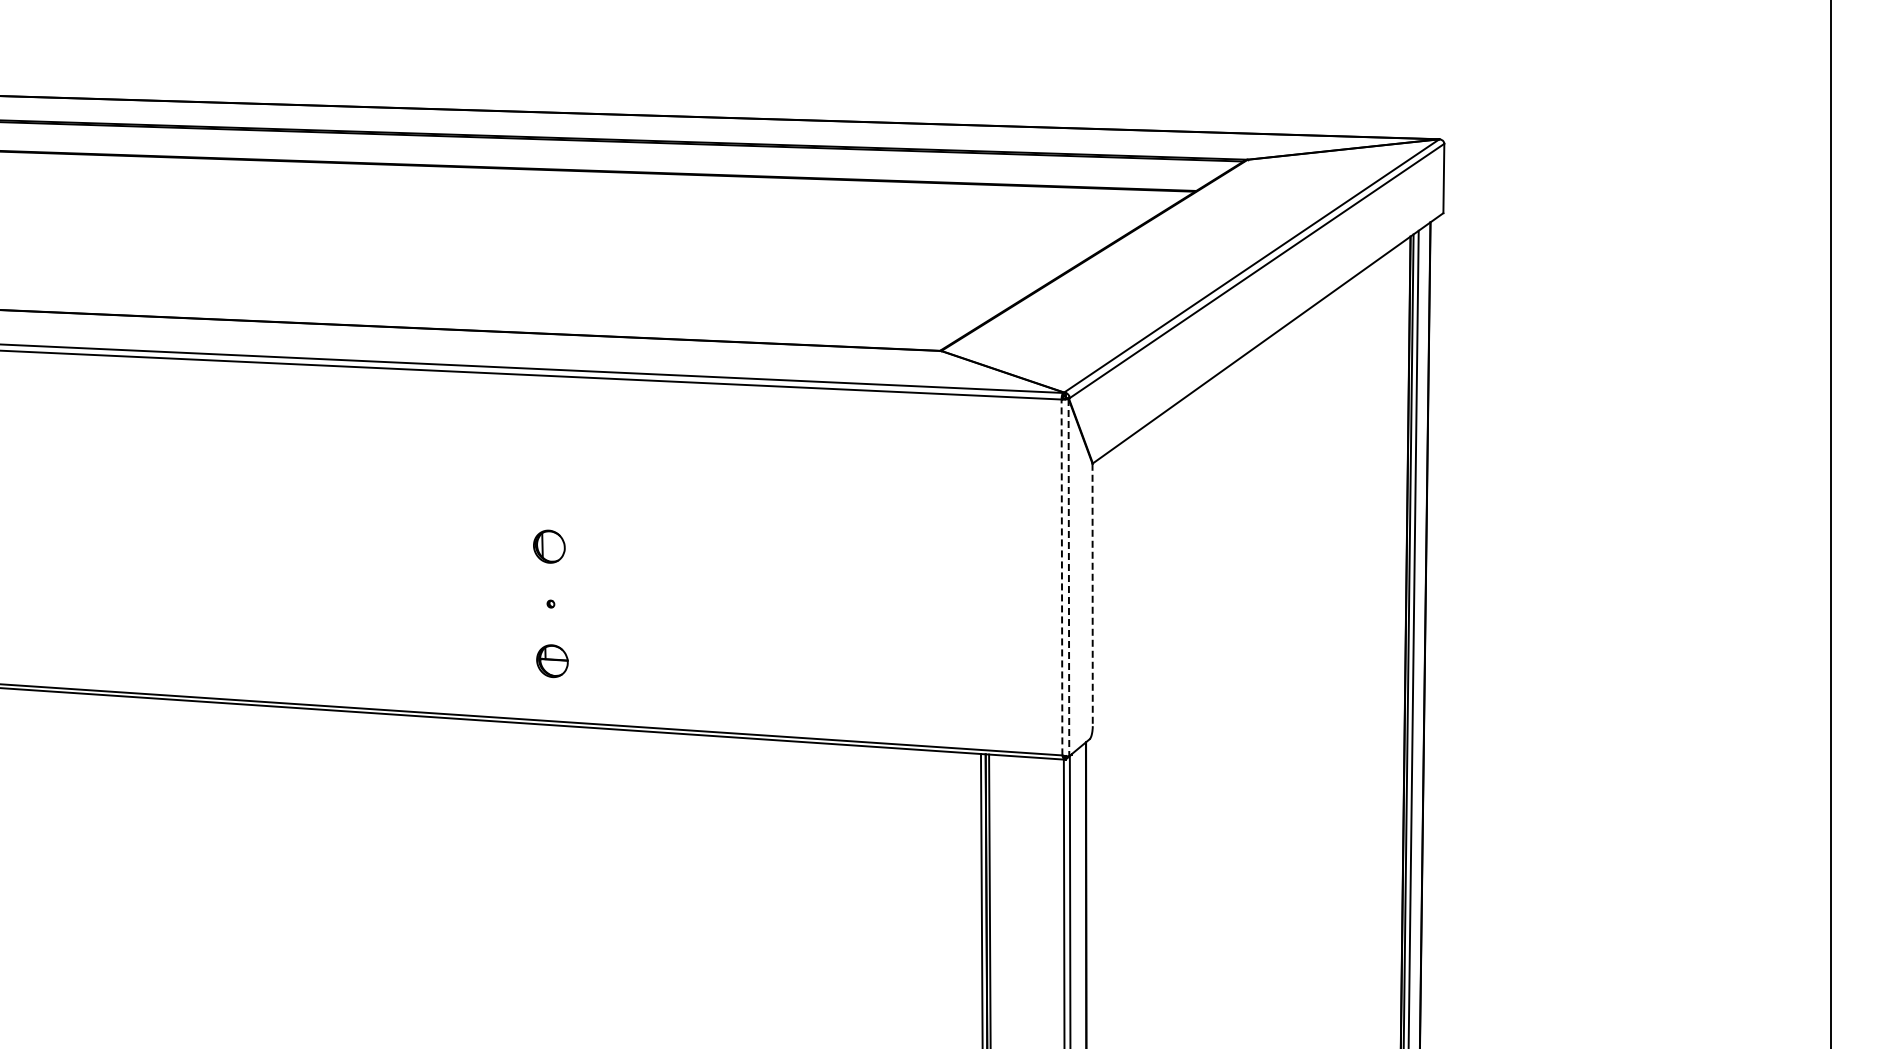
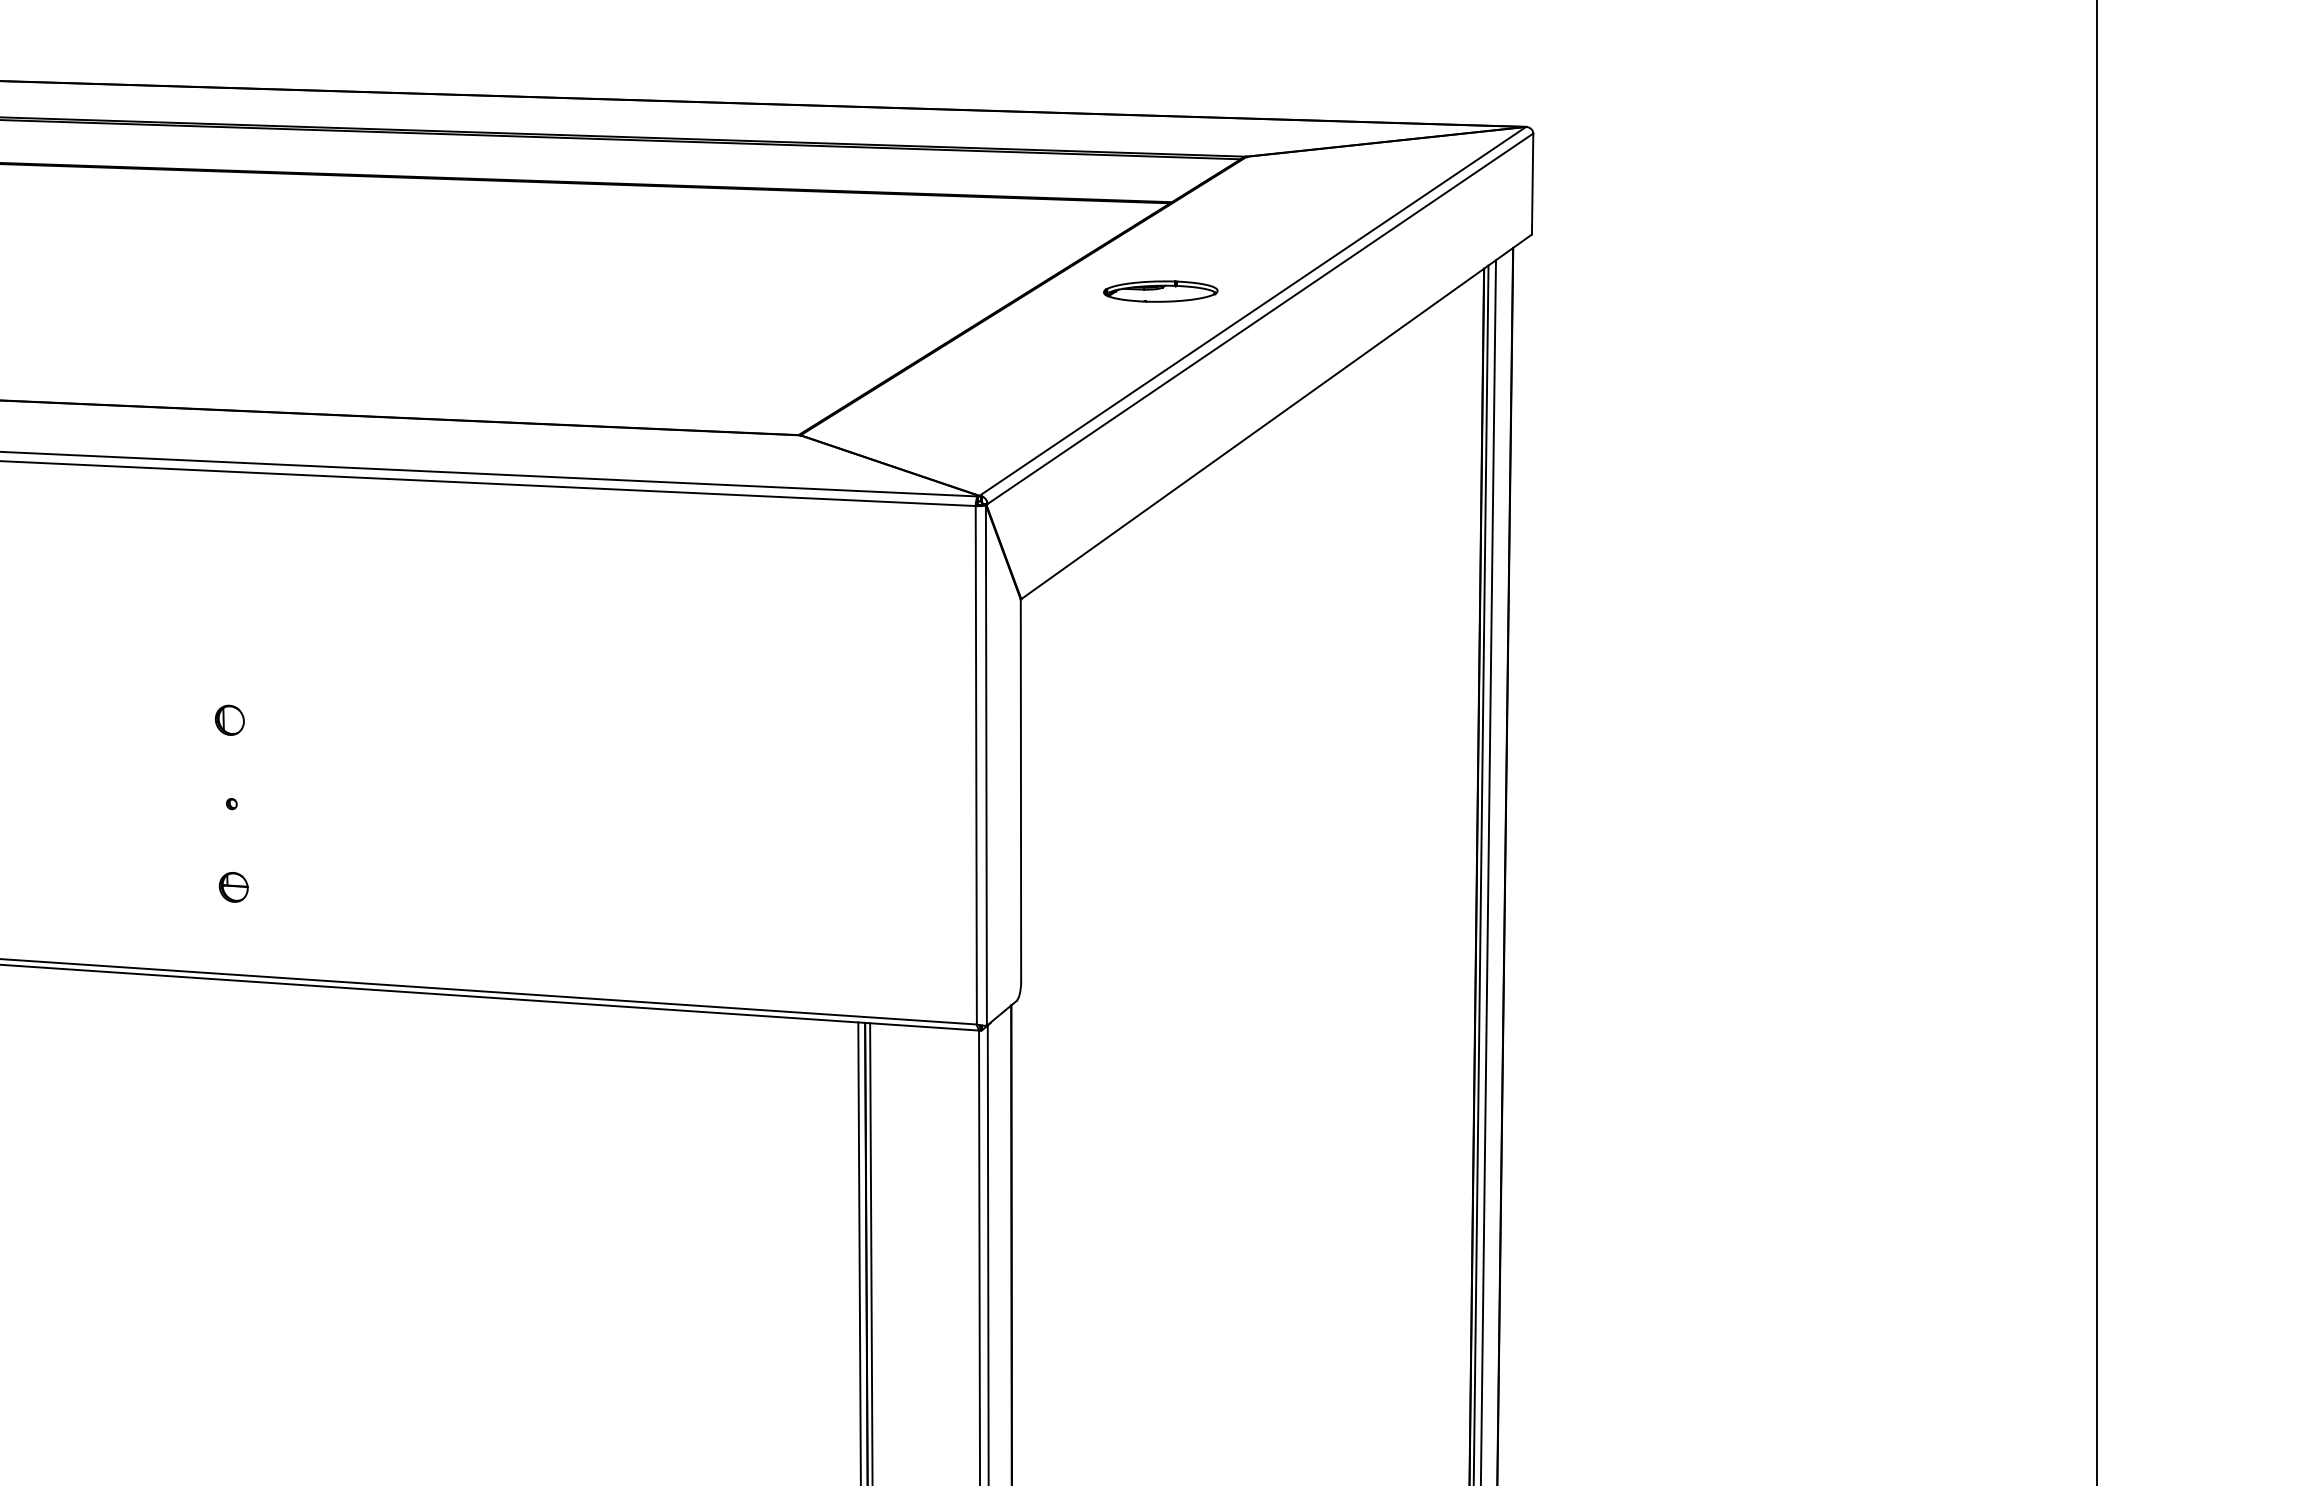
part: (1188, 252) -> (1160, 291), added
part: (549, 546) -> (229, 720), size x0.62
line: (1061, 577) -> (975, 765), dashed -> solid
line: (1068, 577) -> (985, 765), dashed -> solid
line: (1092, 595) -> (1020, 791), dashed -> solid
part: (551, 661) -> (232, 887), size x0.62

